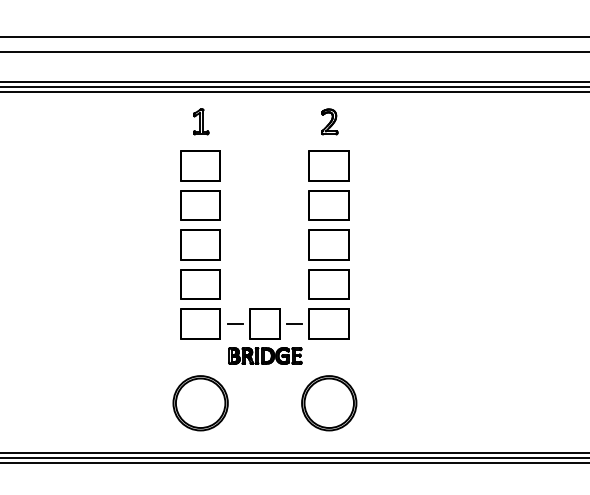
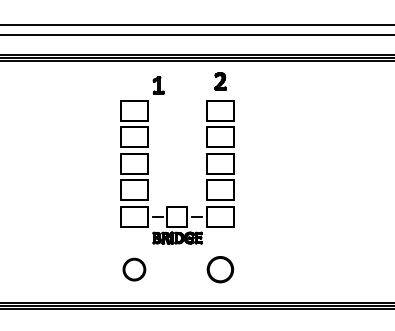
part: (200, 121) -> (158, 85), moved
part: (200, 402) -> (134, 269), size x0.6
part: (329, 402) -> (220, 269), size x0.7

